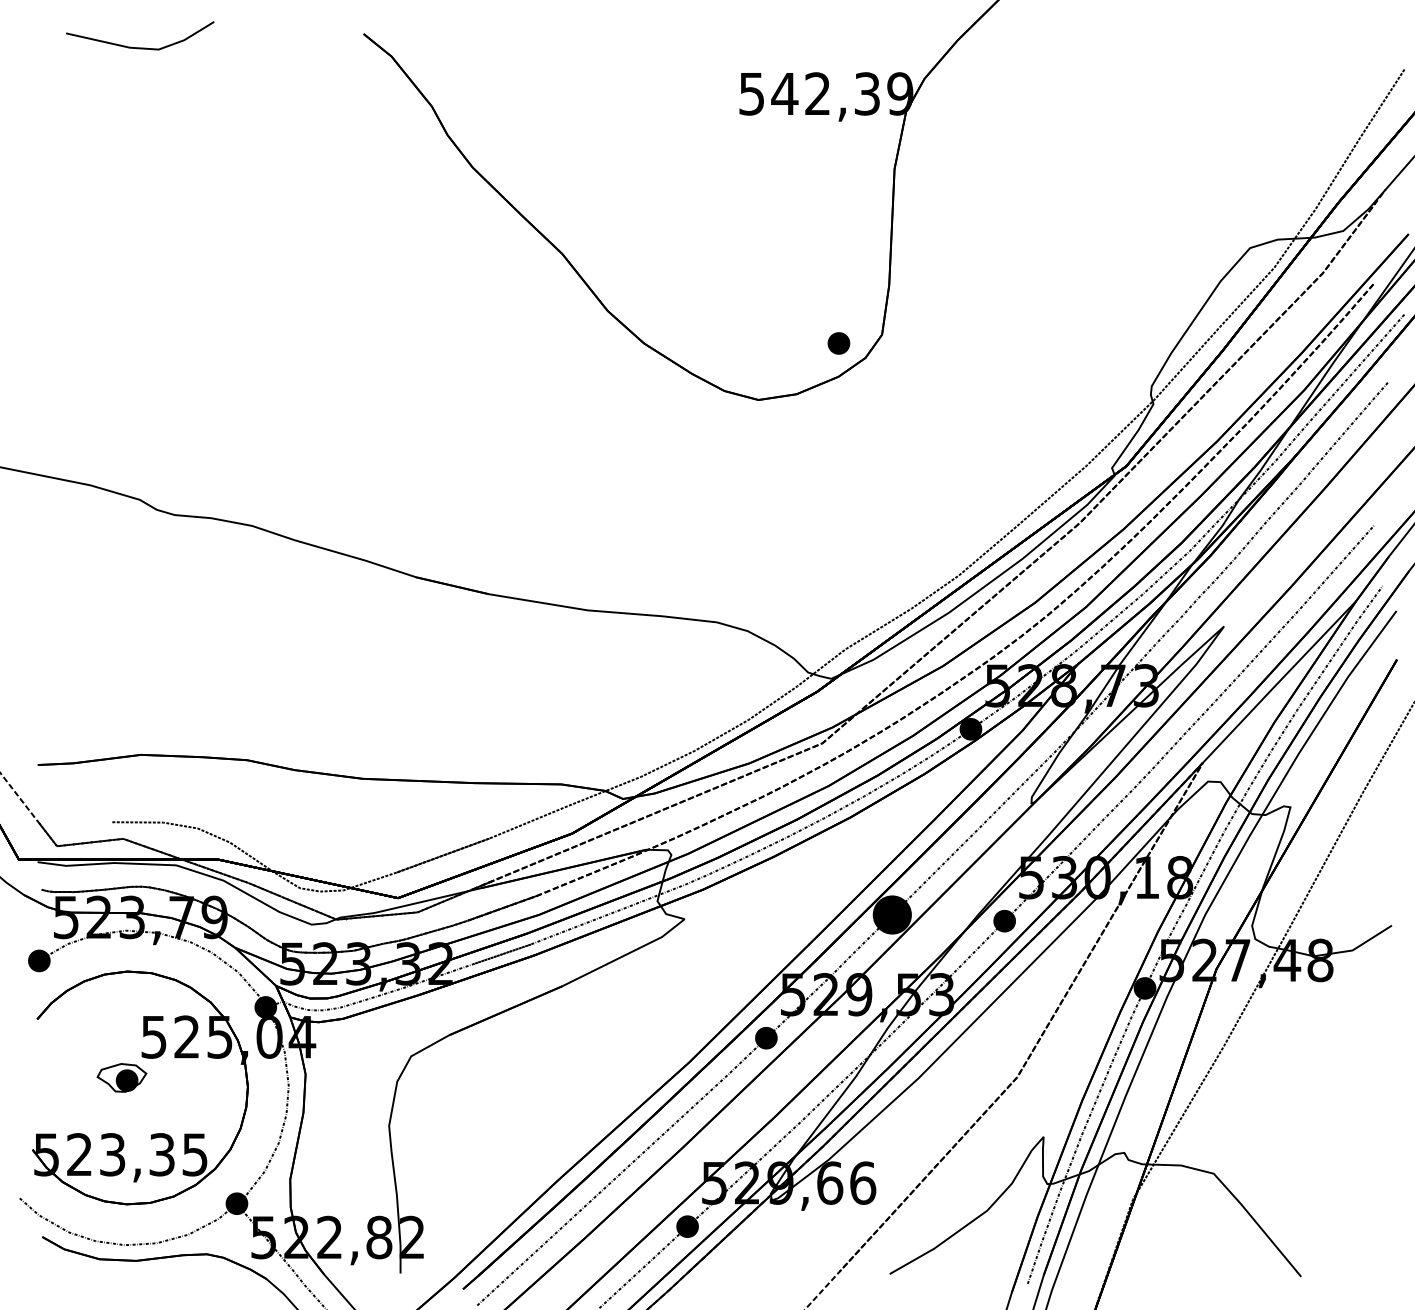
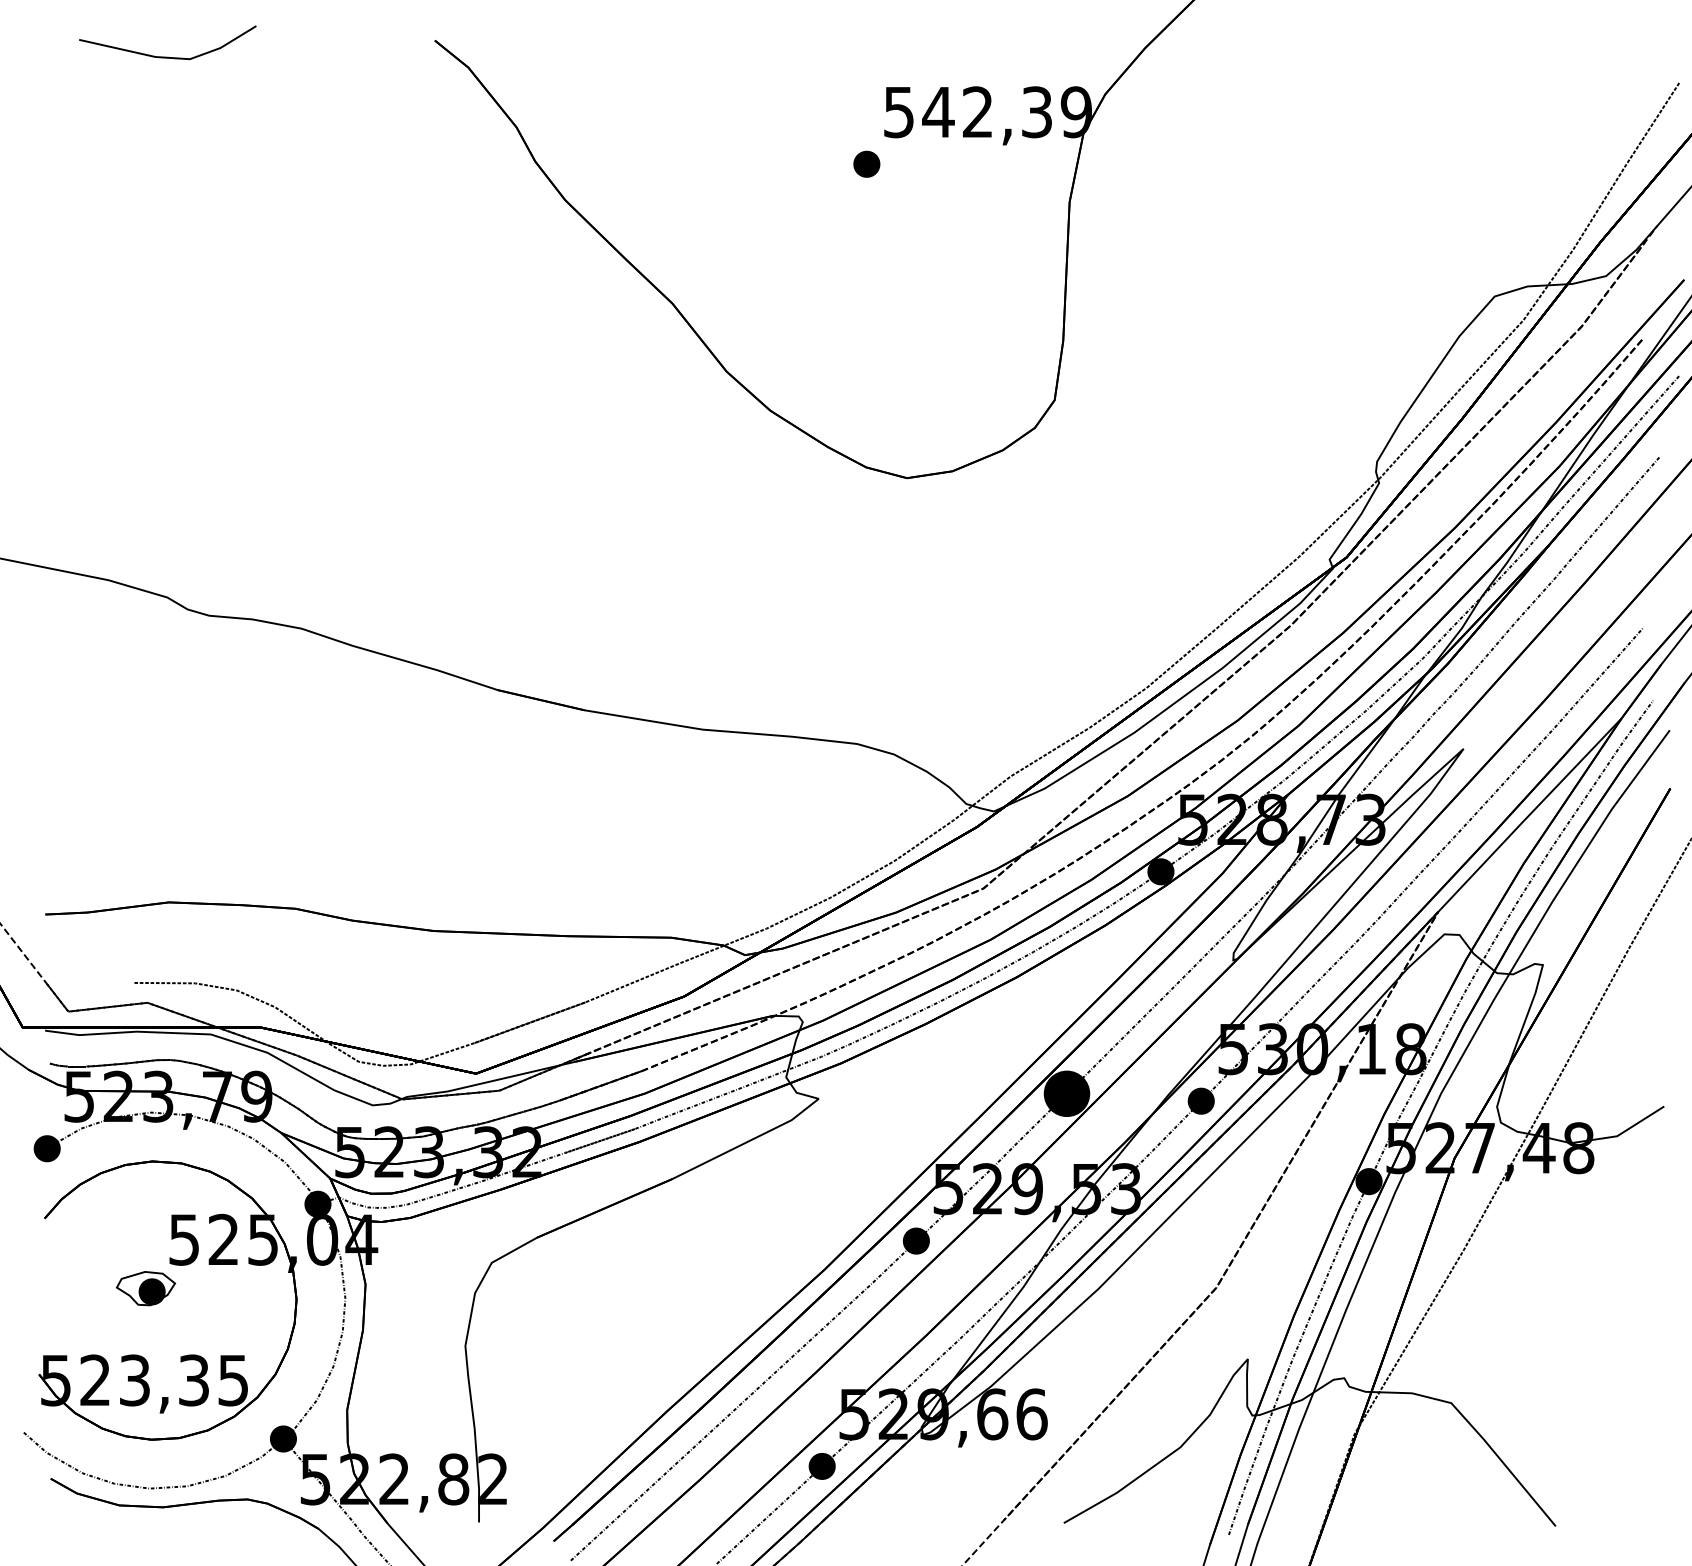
part: (838, 343) -> (866, 164), moved

